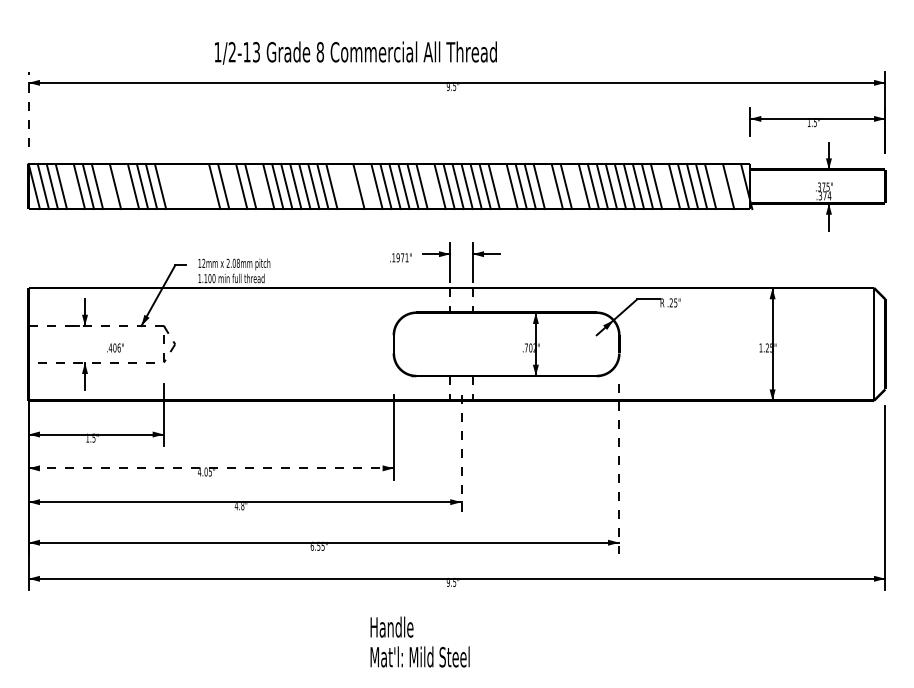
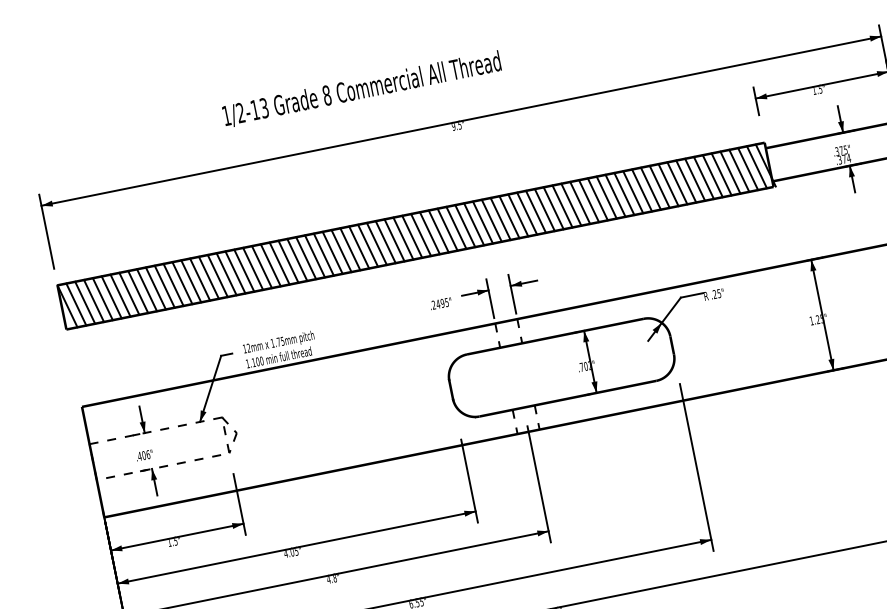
text: (355, 52) -> (361, 88), moved
line: (28, 109) -> (46, 231), dashed -> solid
line: (70, 186) -> (102, 299), added
line: (106, 186) -> (138, 292), added
line: (124, 186) -> (155, 288), added
line: (169, 186) -> (200, 279), added
line: (178, 186) -> (208, 277), added
line: (187, 186) -> (217, 275), added
line: (196, 186) -> (226, 274), added
line: (205, 186) -> (235, 272), added
line: (232, 186) -> (261, 267), added
line: (259, 186) -> (288, 261), added
line: (340, 186) -> (367, 245), added
line: (349, 186) -> (376, 243), added
line: (367, 186) -> (394, 240), added
line: (430, 186) -> (455, 227), added
line: (502, 186) -> (526, 213), added
line: (547, 186) -> (570, 204), added
line: (574, 186) -> (597, 199), added
line: (665, 186) -> (686, 181), added
line: (719, 186) -> (739, 170), added
line: (737, 186) -> (756, 167), added
text: (400, 257) -> (440, 303), .1971" -> .2495"
text: (232, 262) -> (276, 341), 2.08mm -> 1.75mm
text: (115, 347) -> (144, 454), moved
line: (461, 454) -> (539, 484), dashed -> solid
line: (211, 468) -> (296, 547), dashed -> solid
line: (619, 469) -> (697, 468), dashed -> solid

